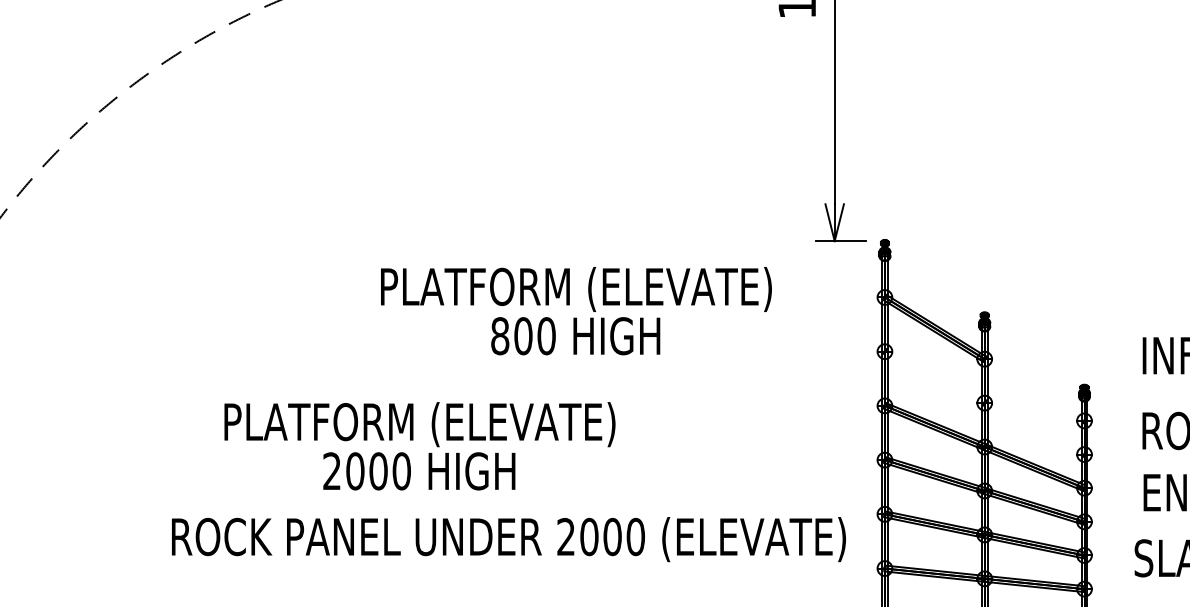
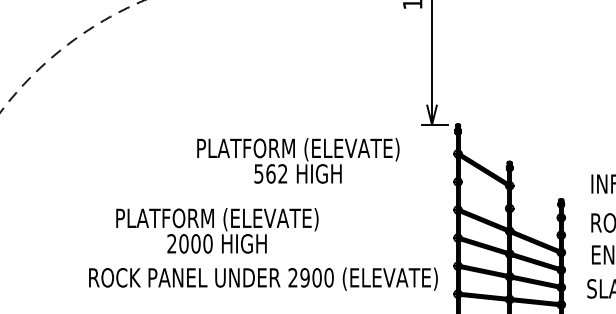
text: (522, 335) -> (270, 173), 800 -> 562
text: (588, 536) -> (304, 277), 2000 -> 2900

